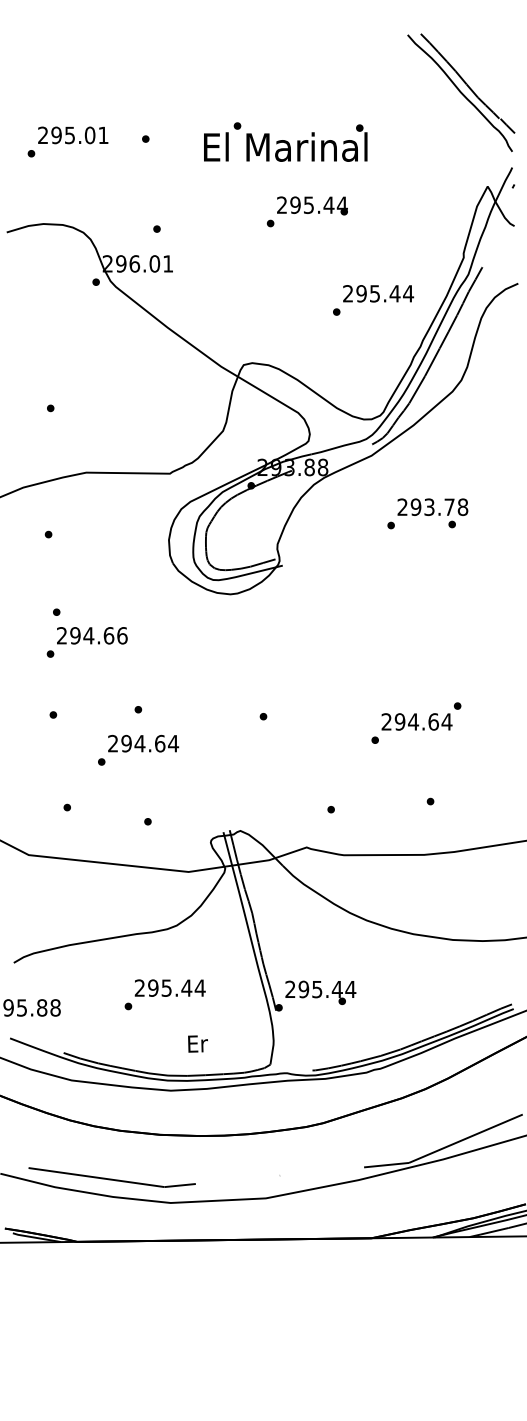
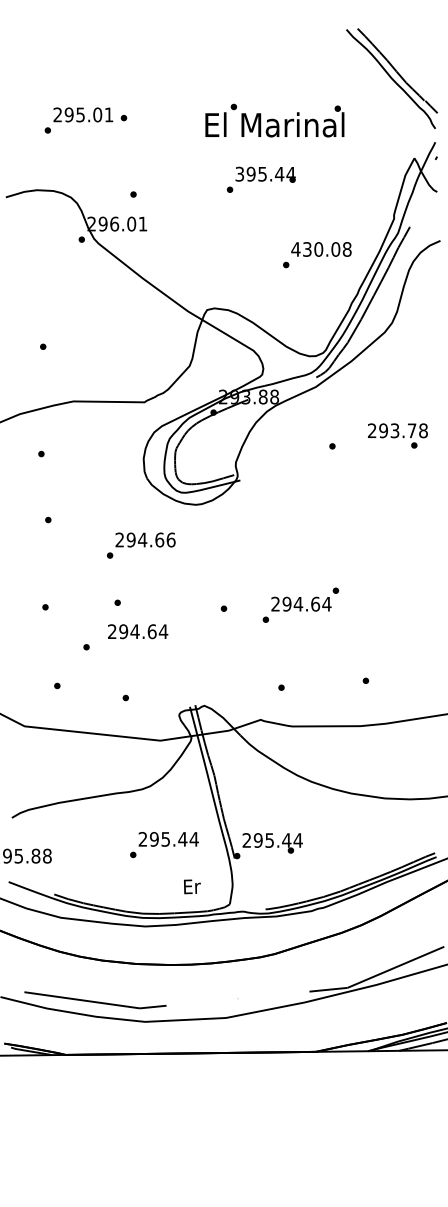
text: (67, 141) -> (78, 120), moved
text: (285, 141) -> (274, 120), moved
text: (281, 205) -> (239, 174), 295.44 -> 395.44
text: (378, 293) -> (321, 249), 295.44 -> 430.08
text: (432, 512) -> (397, 435), moved
text: (87, 642) -> (141, 545), moved
text: (415, 722) -> (300, 604), moved
text: (144, 743) -> (138, 631), moved
text: (165, 995) -> (164, 845), moved
text: (198, 1043) -> (192, 886), moved

